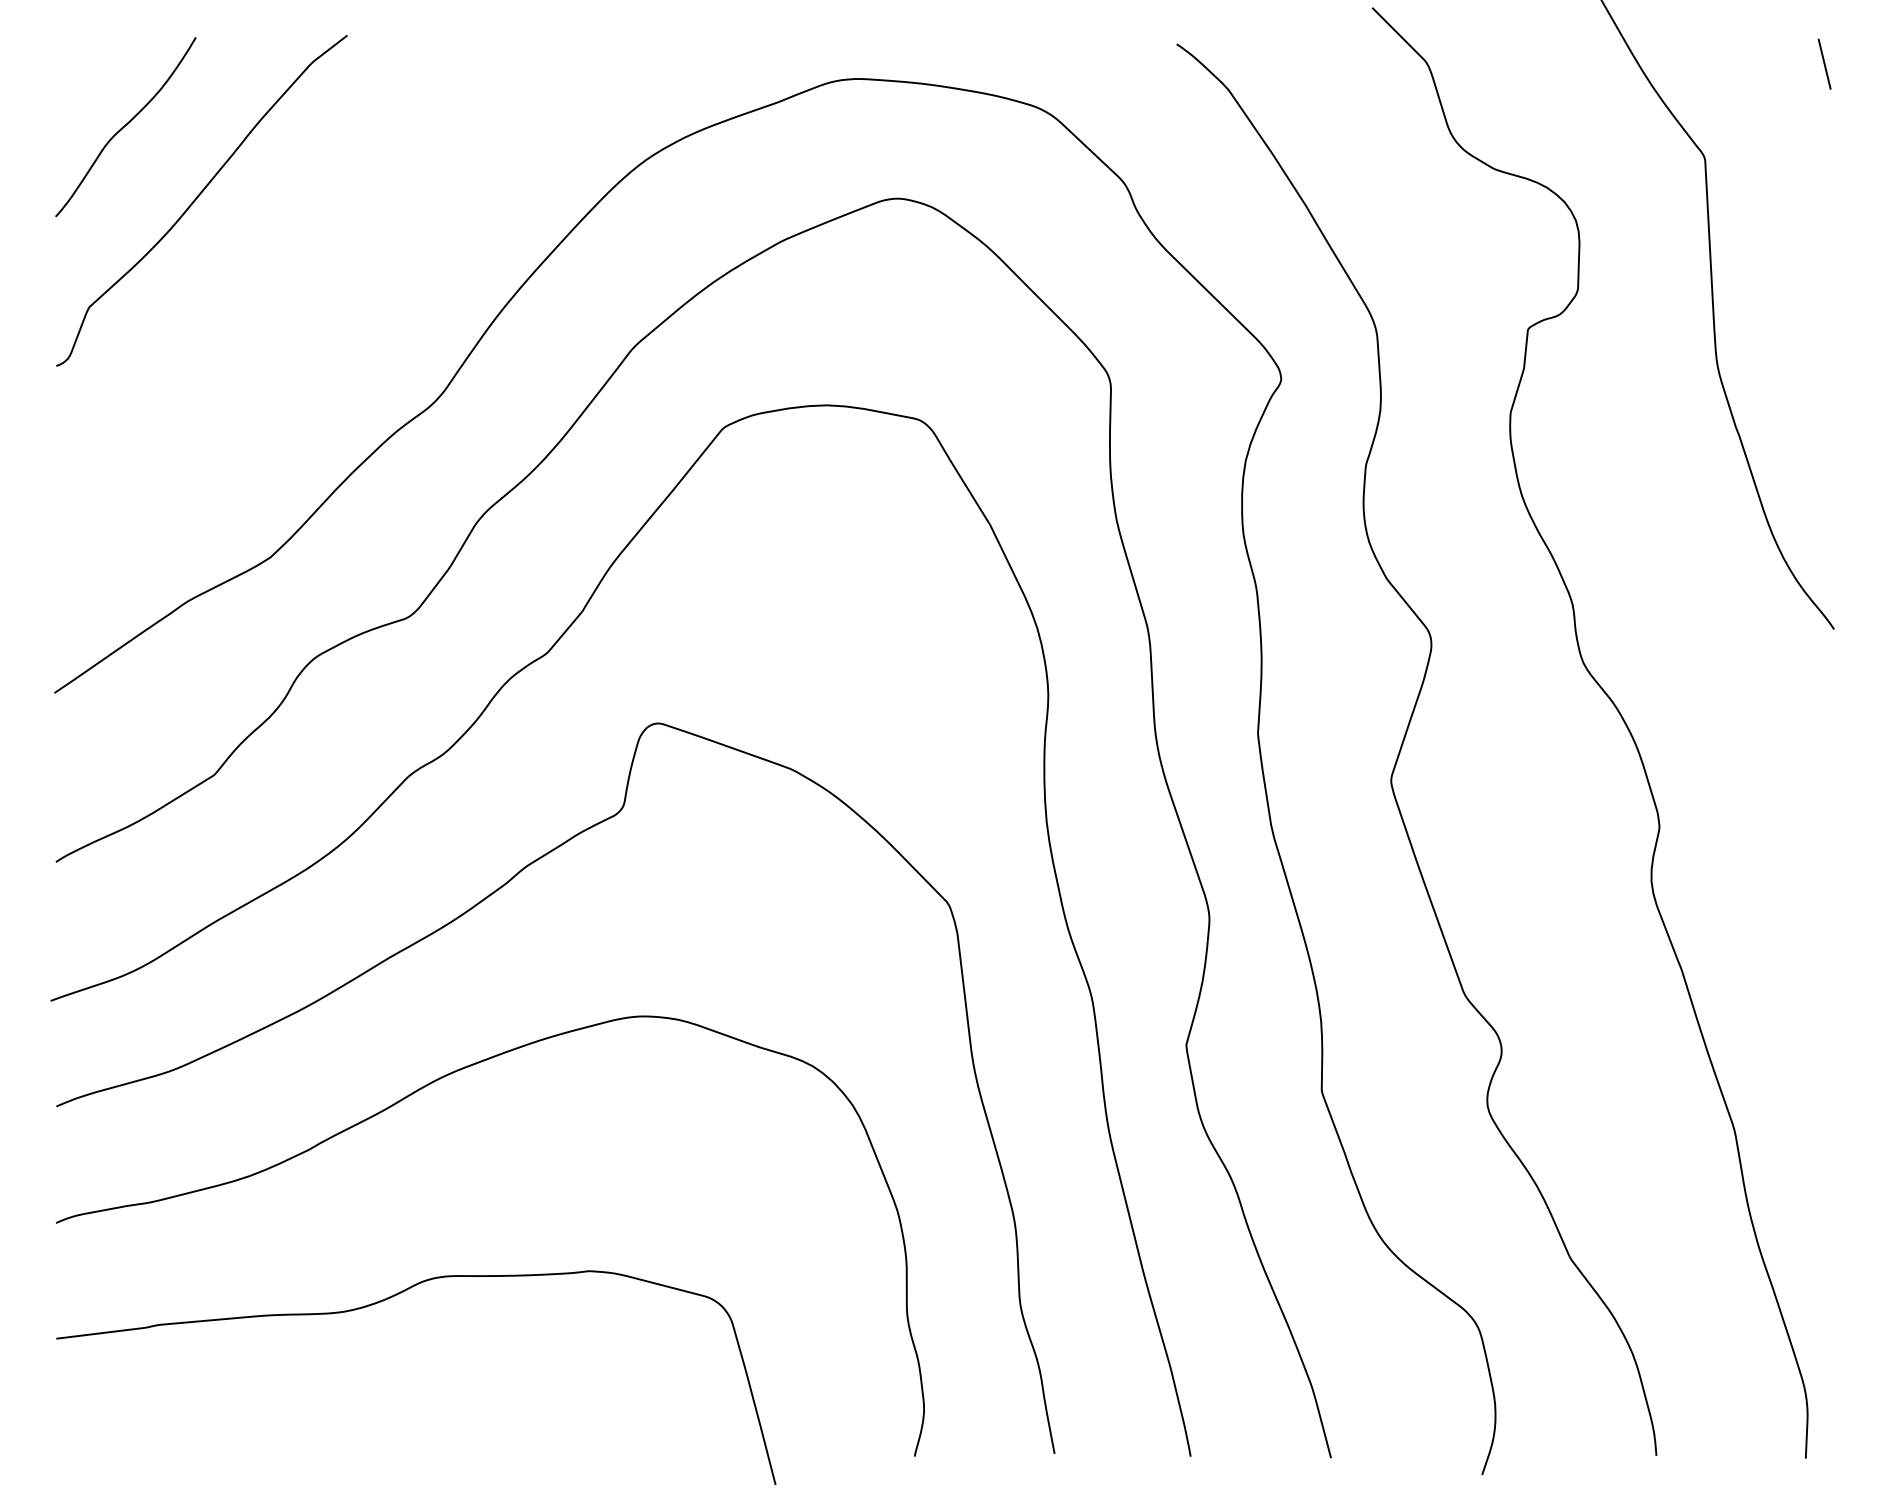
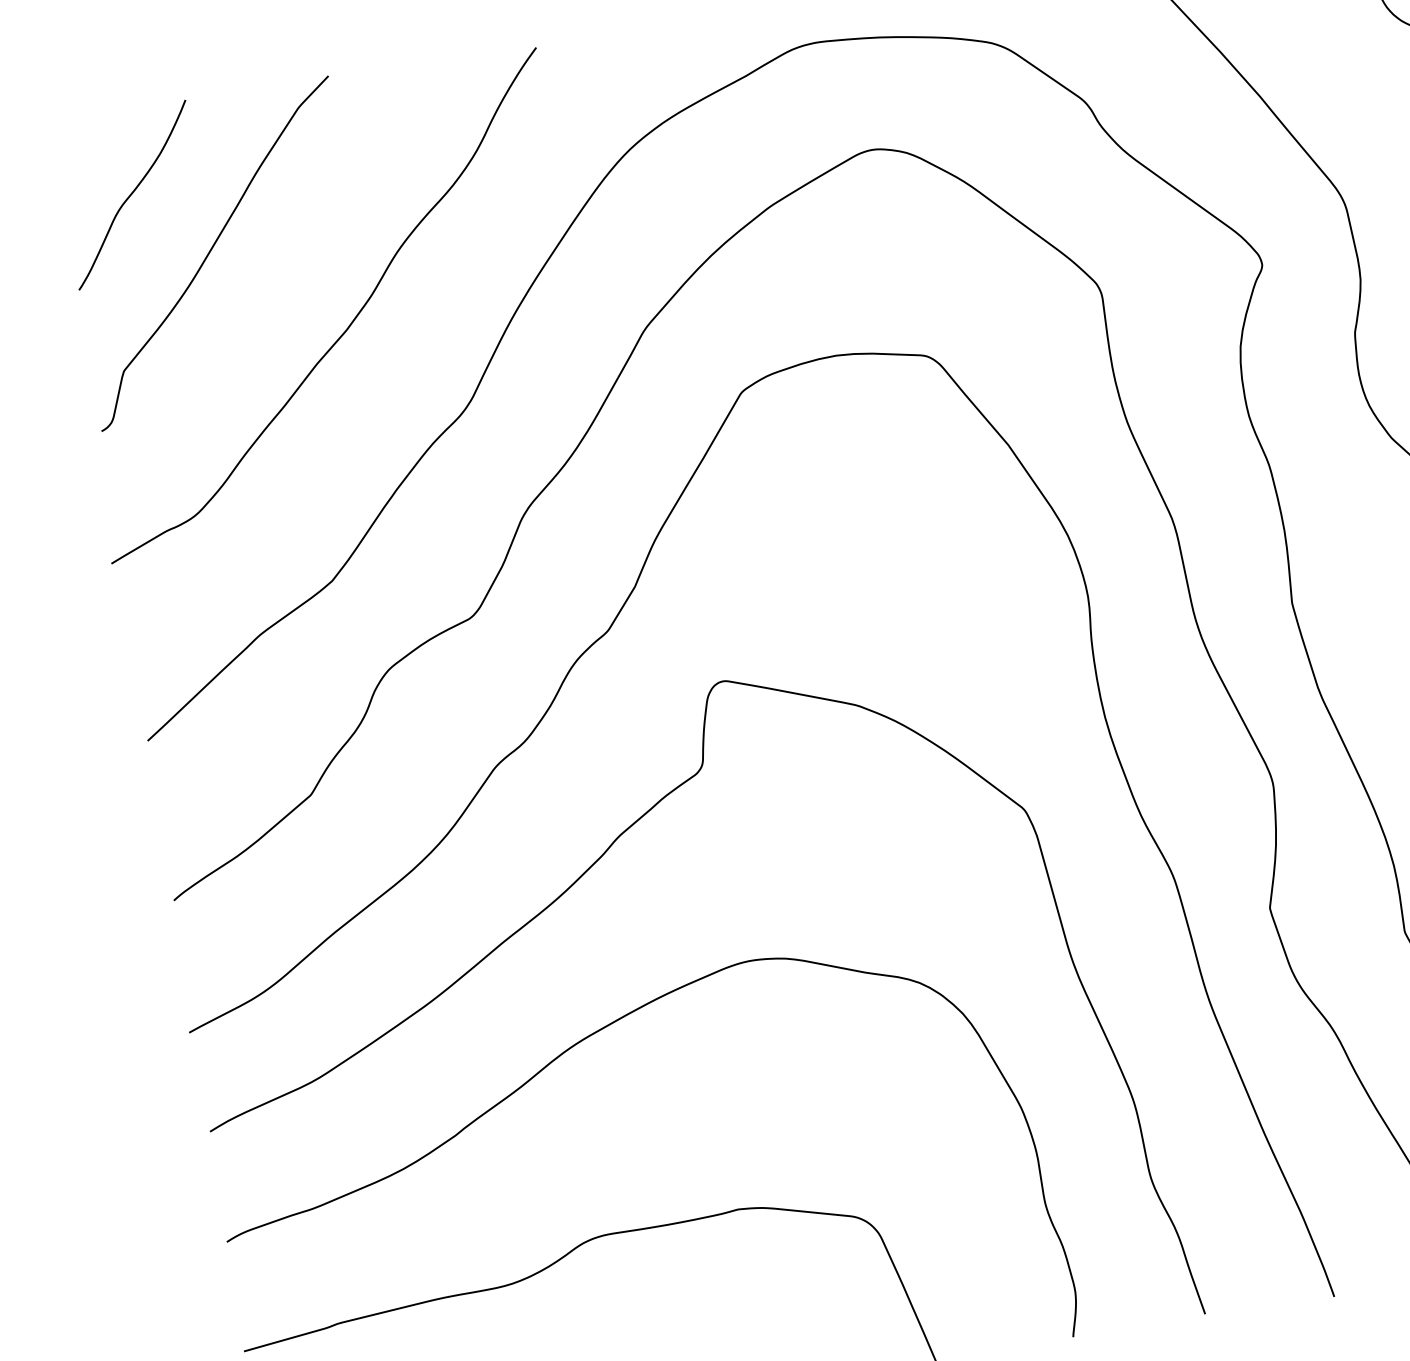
curve: (329, 295) -> (349, 324), added

